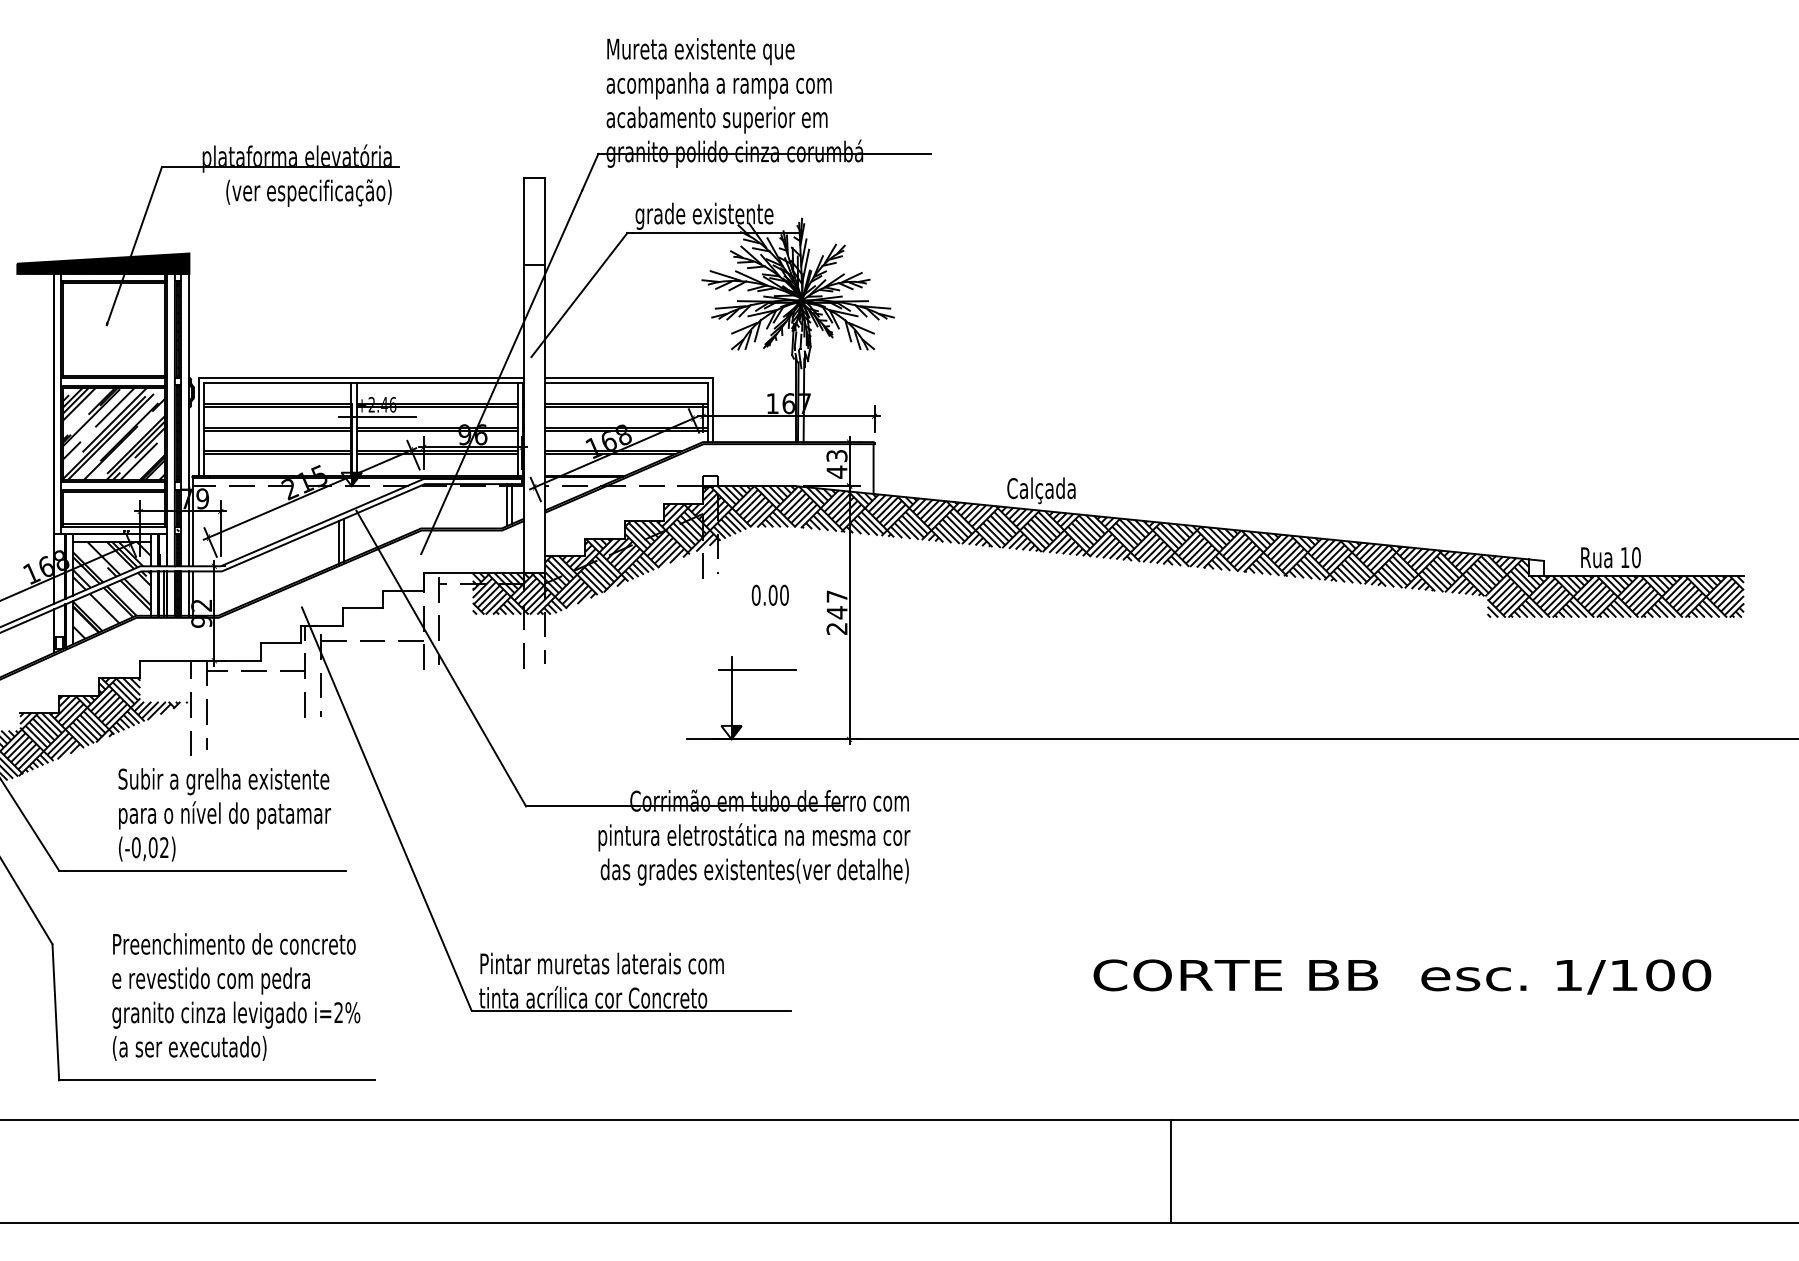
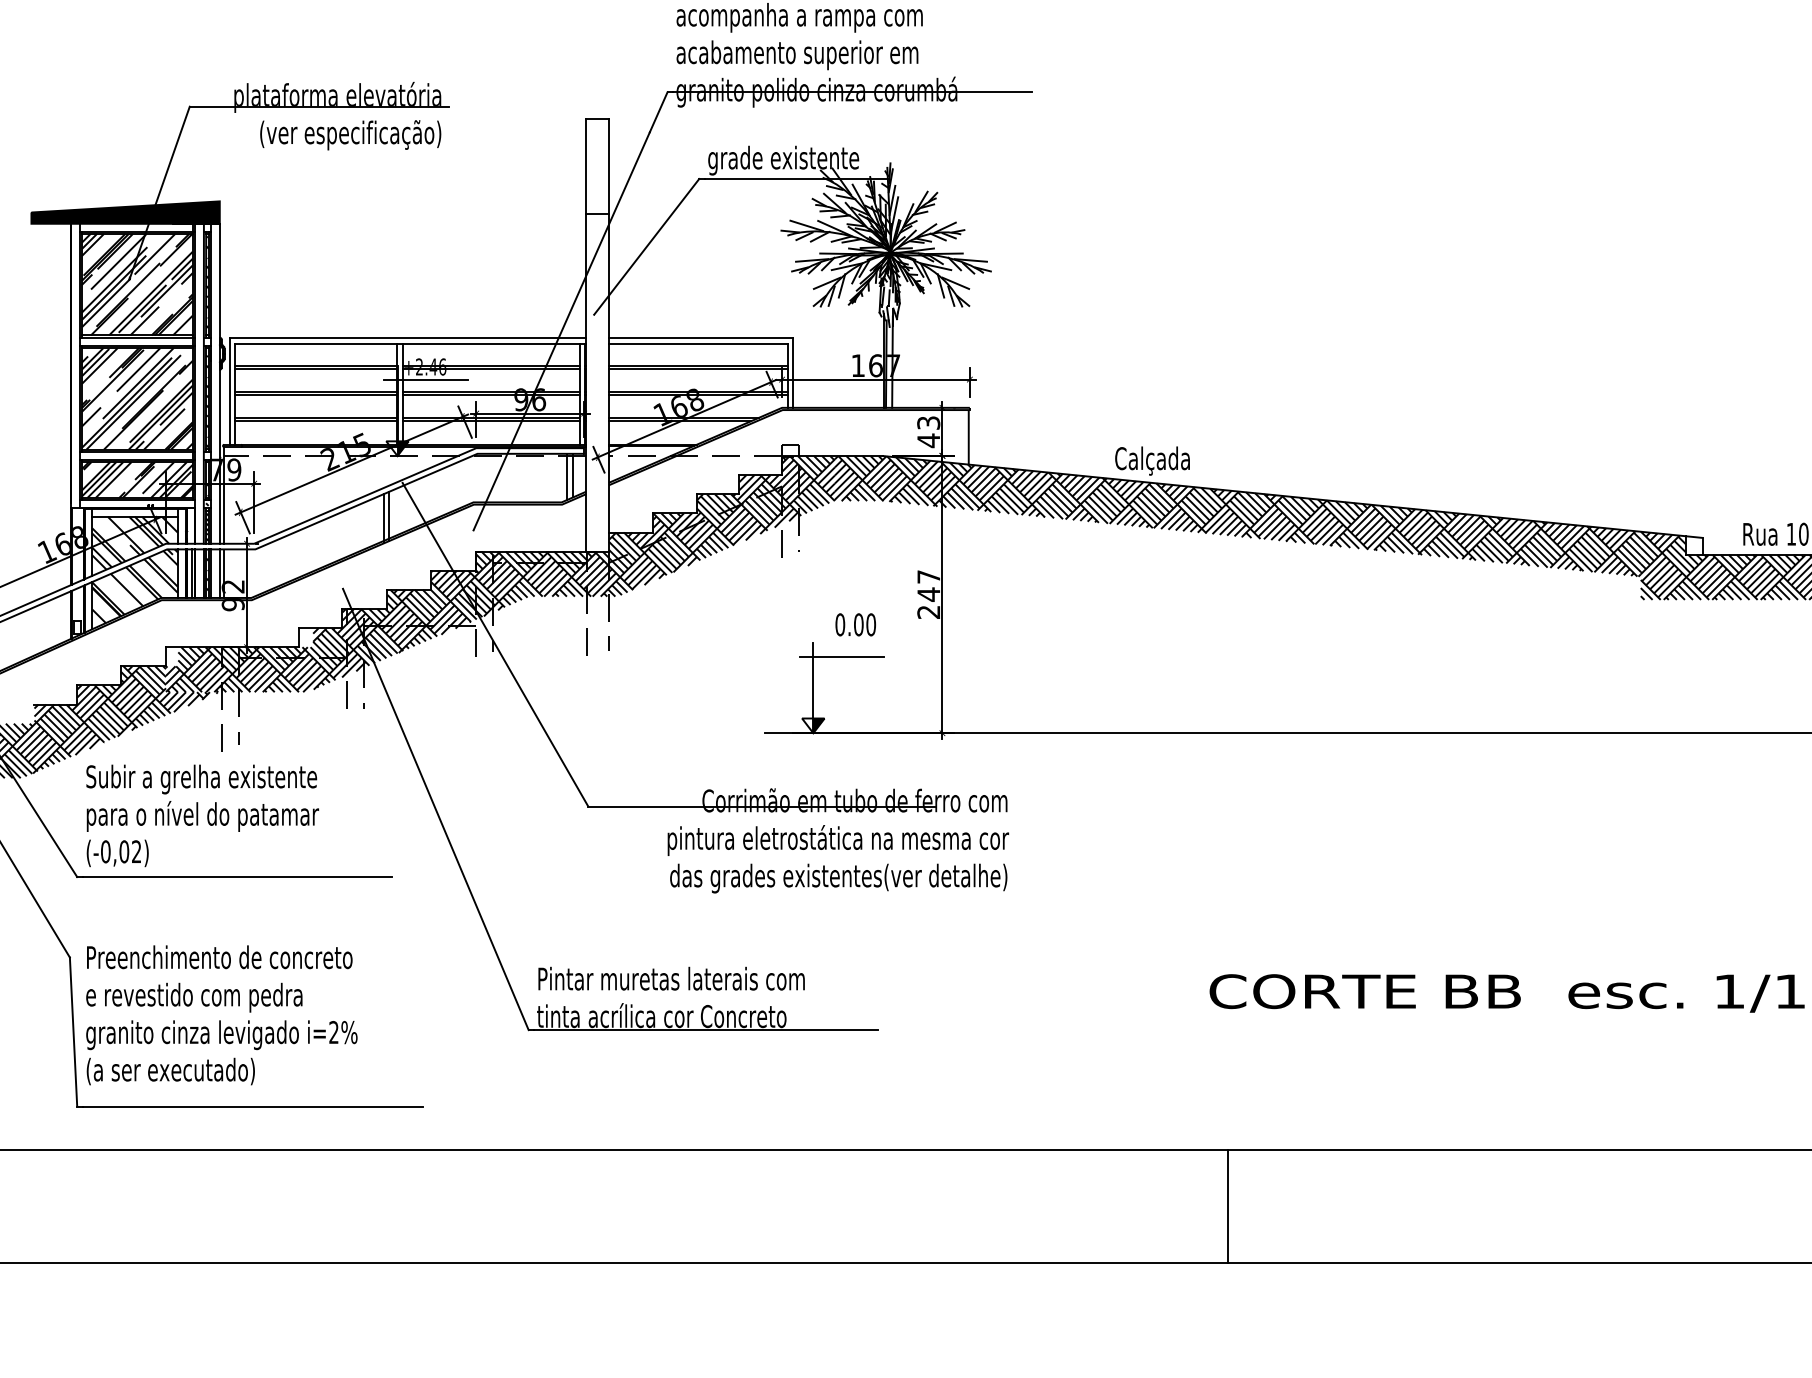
hatch: (113, 329) -> (136, 284), added
hatch: (113, 507) -> (136, 479), added
text: (769, 594) -> (854, 623), moved
hatch: (306, 637) -> (347, 621), added
text: (224, 814) -> (202, 815), moved
text: (236, 996) -> (222, 1014), moved
line: (1170, 1171) -> (1228, 1206), moved

